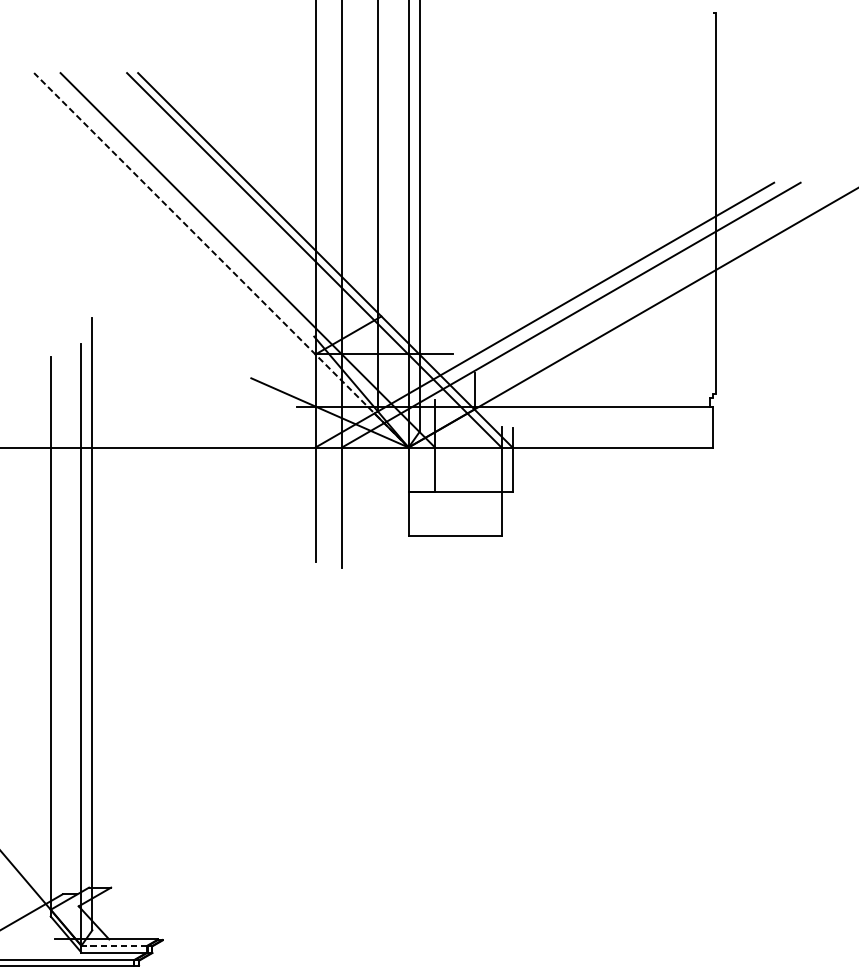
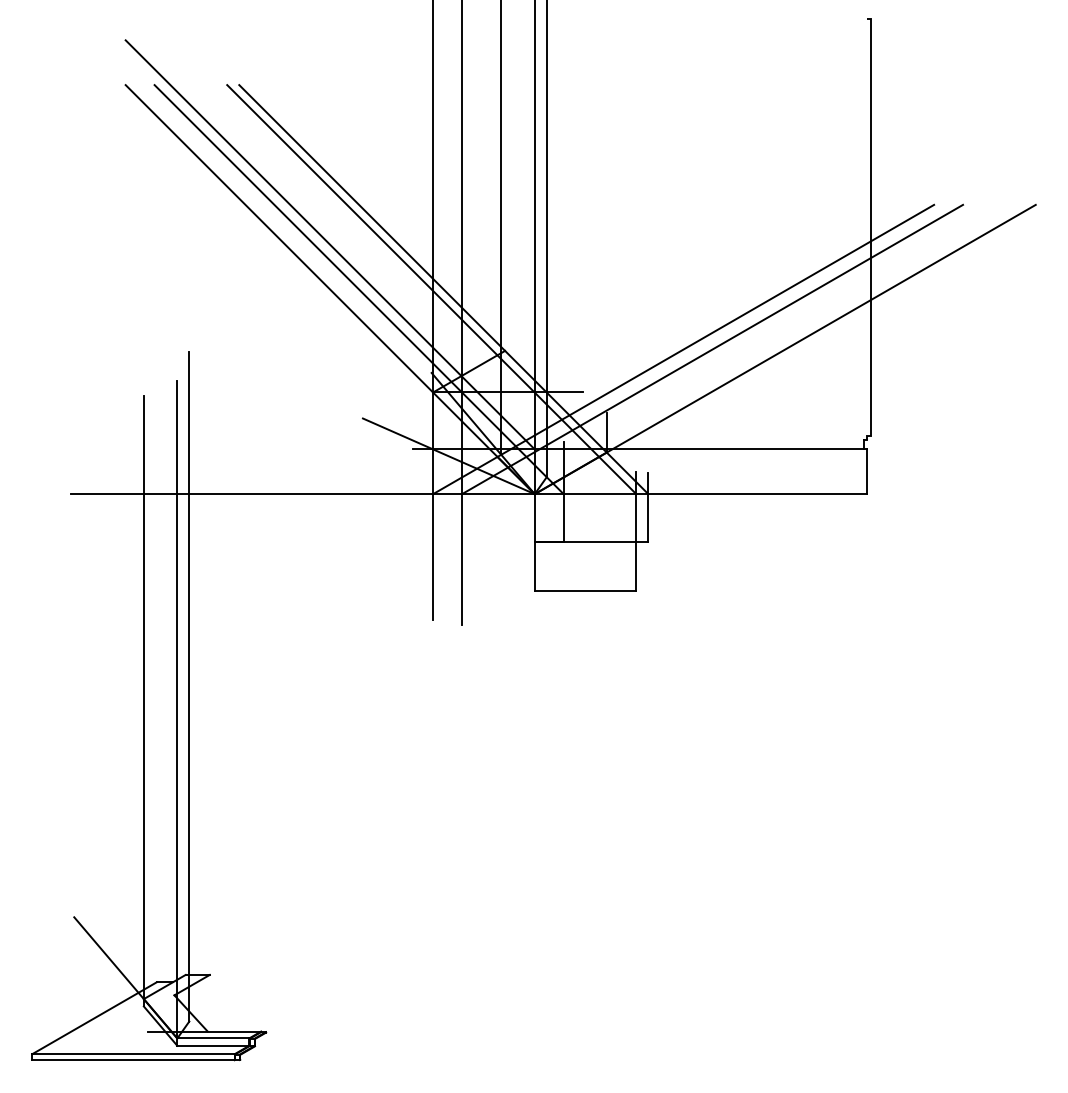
line: (220, 219) -> (329, 244), added
line: (220, 260) -> (329, 289), dashed -> solid
line: (114, 945) -> (213, 1038), dashed -> solid

